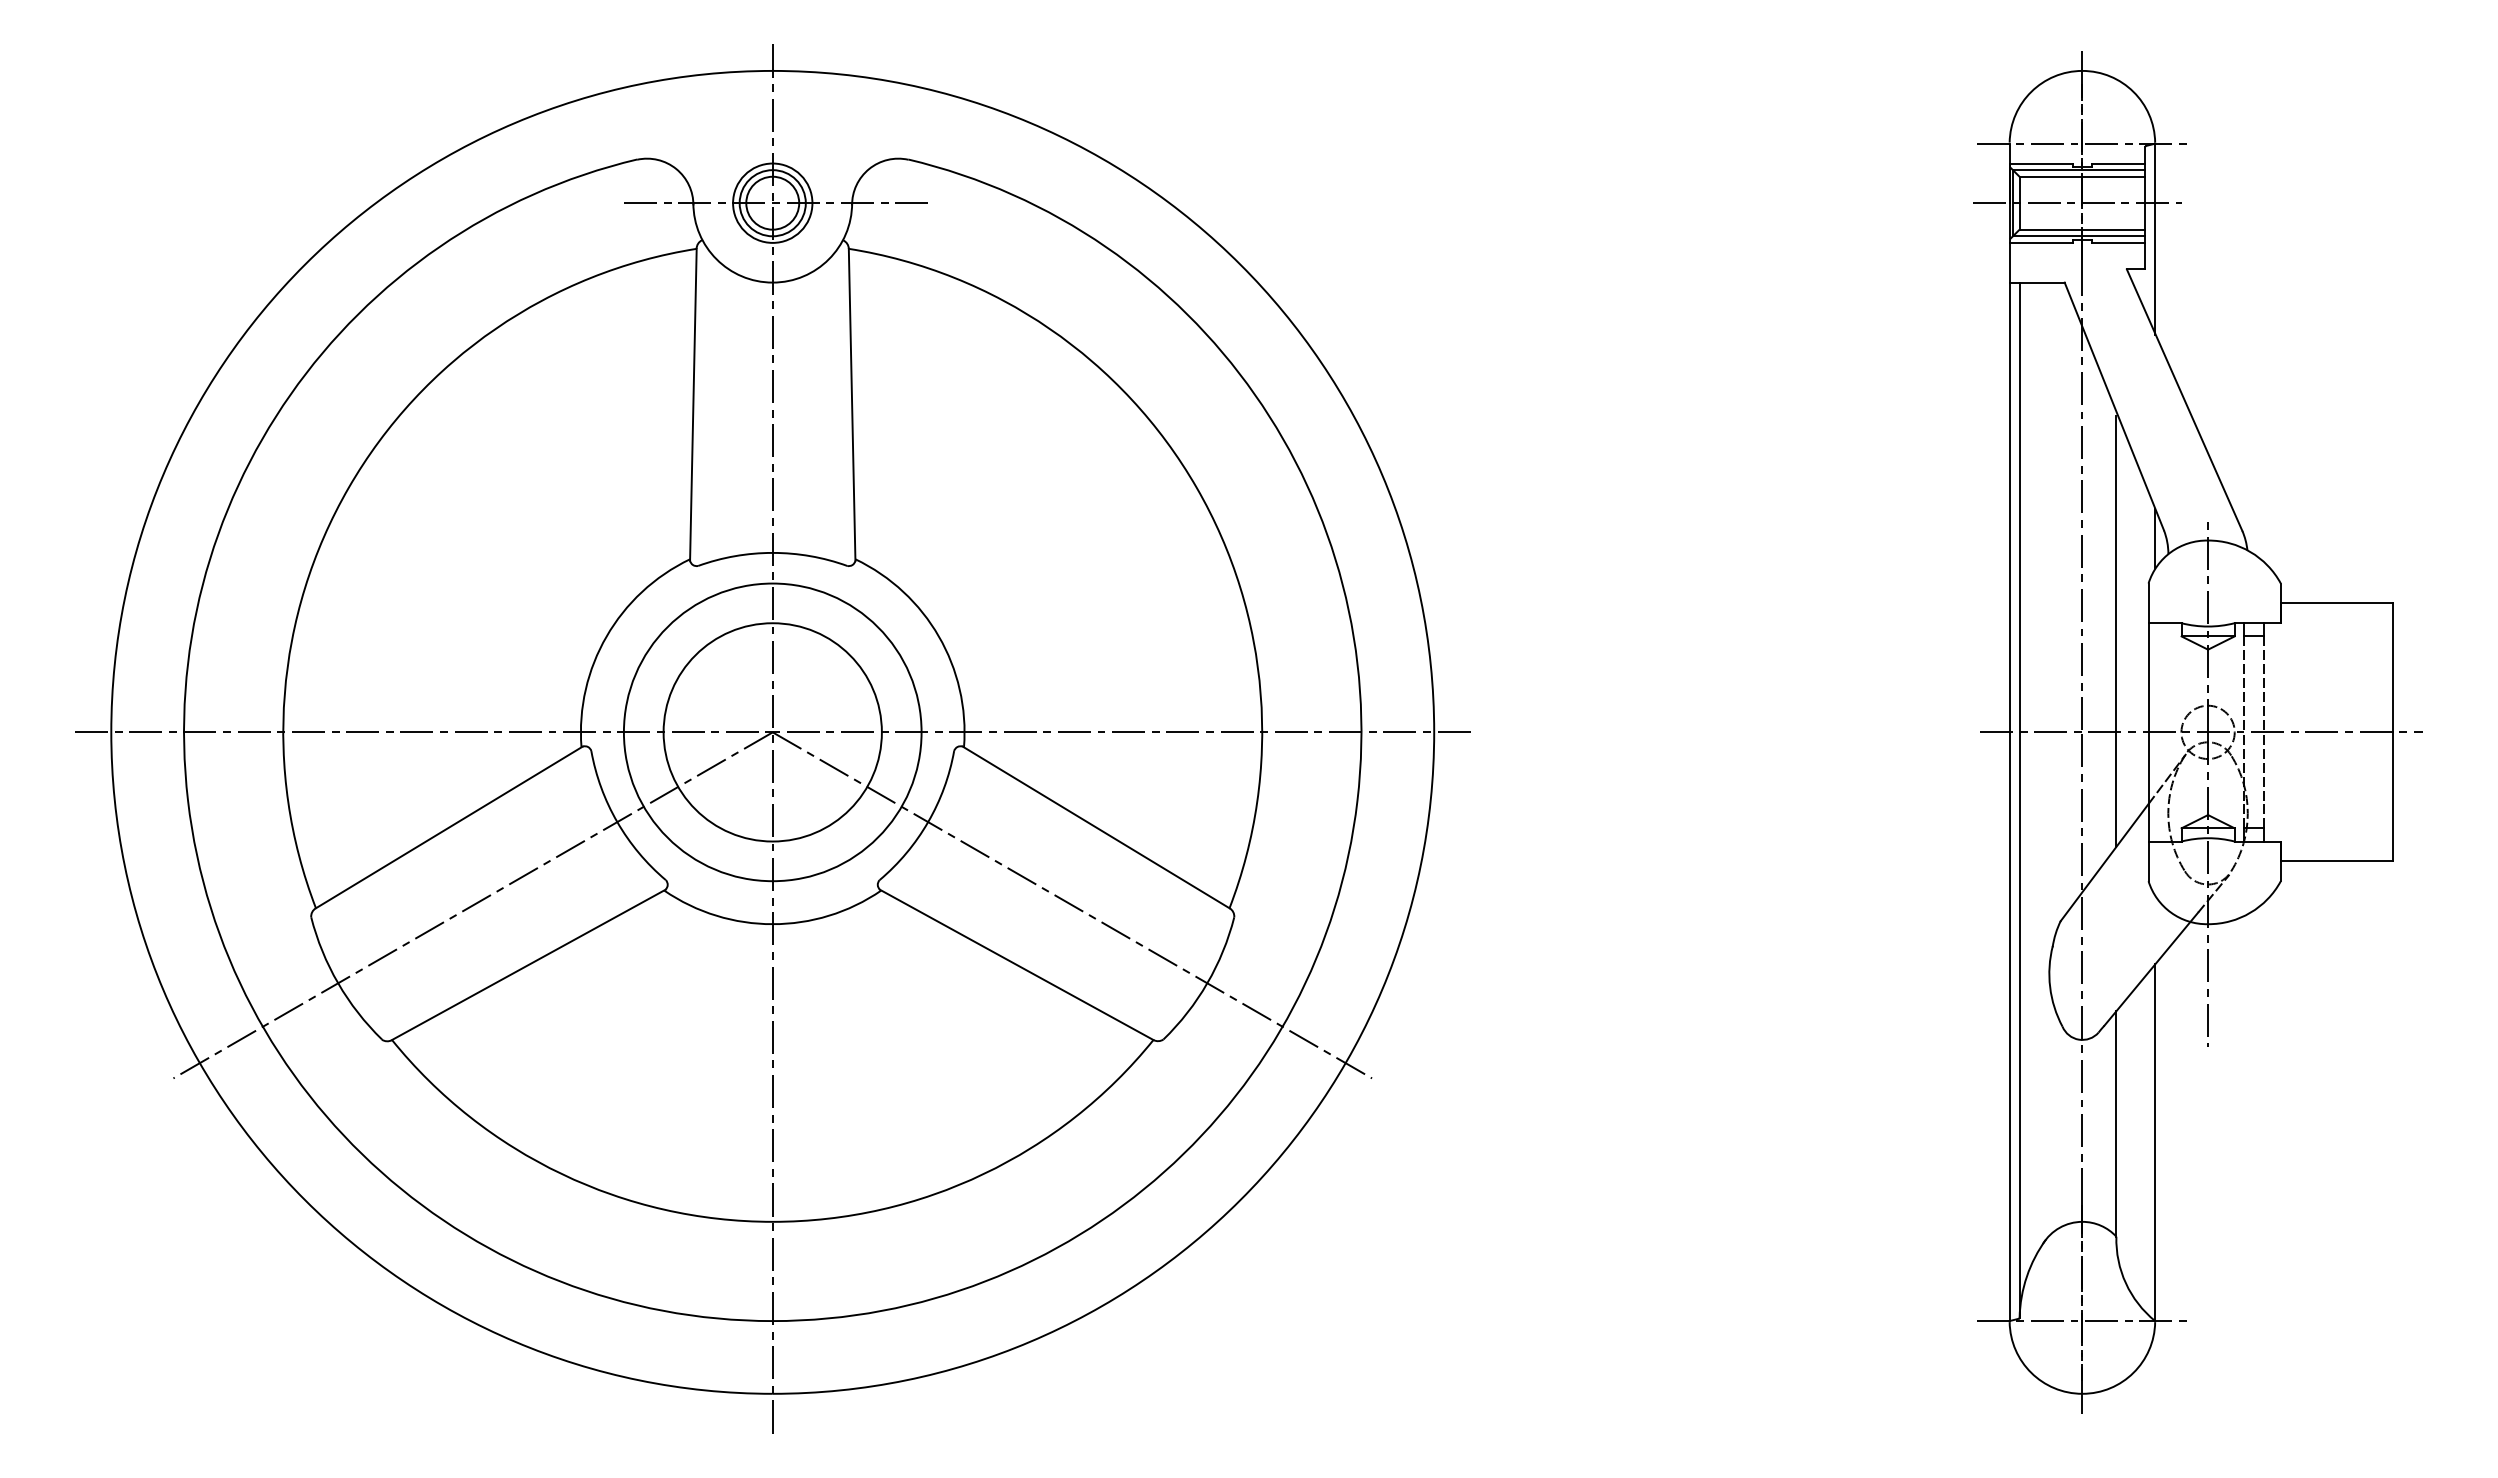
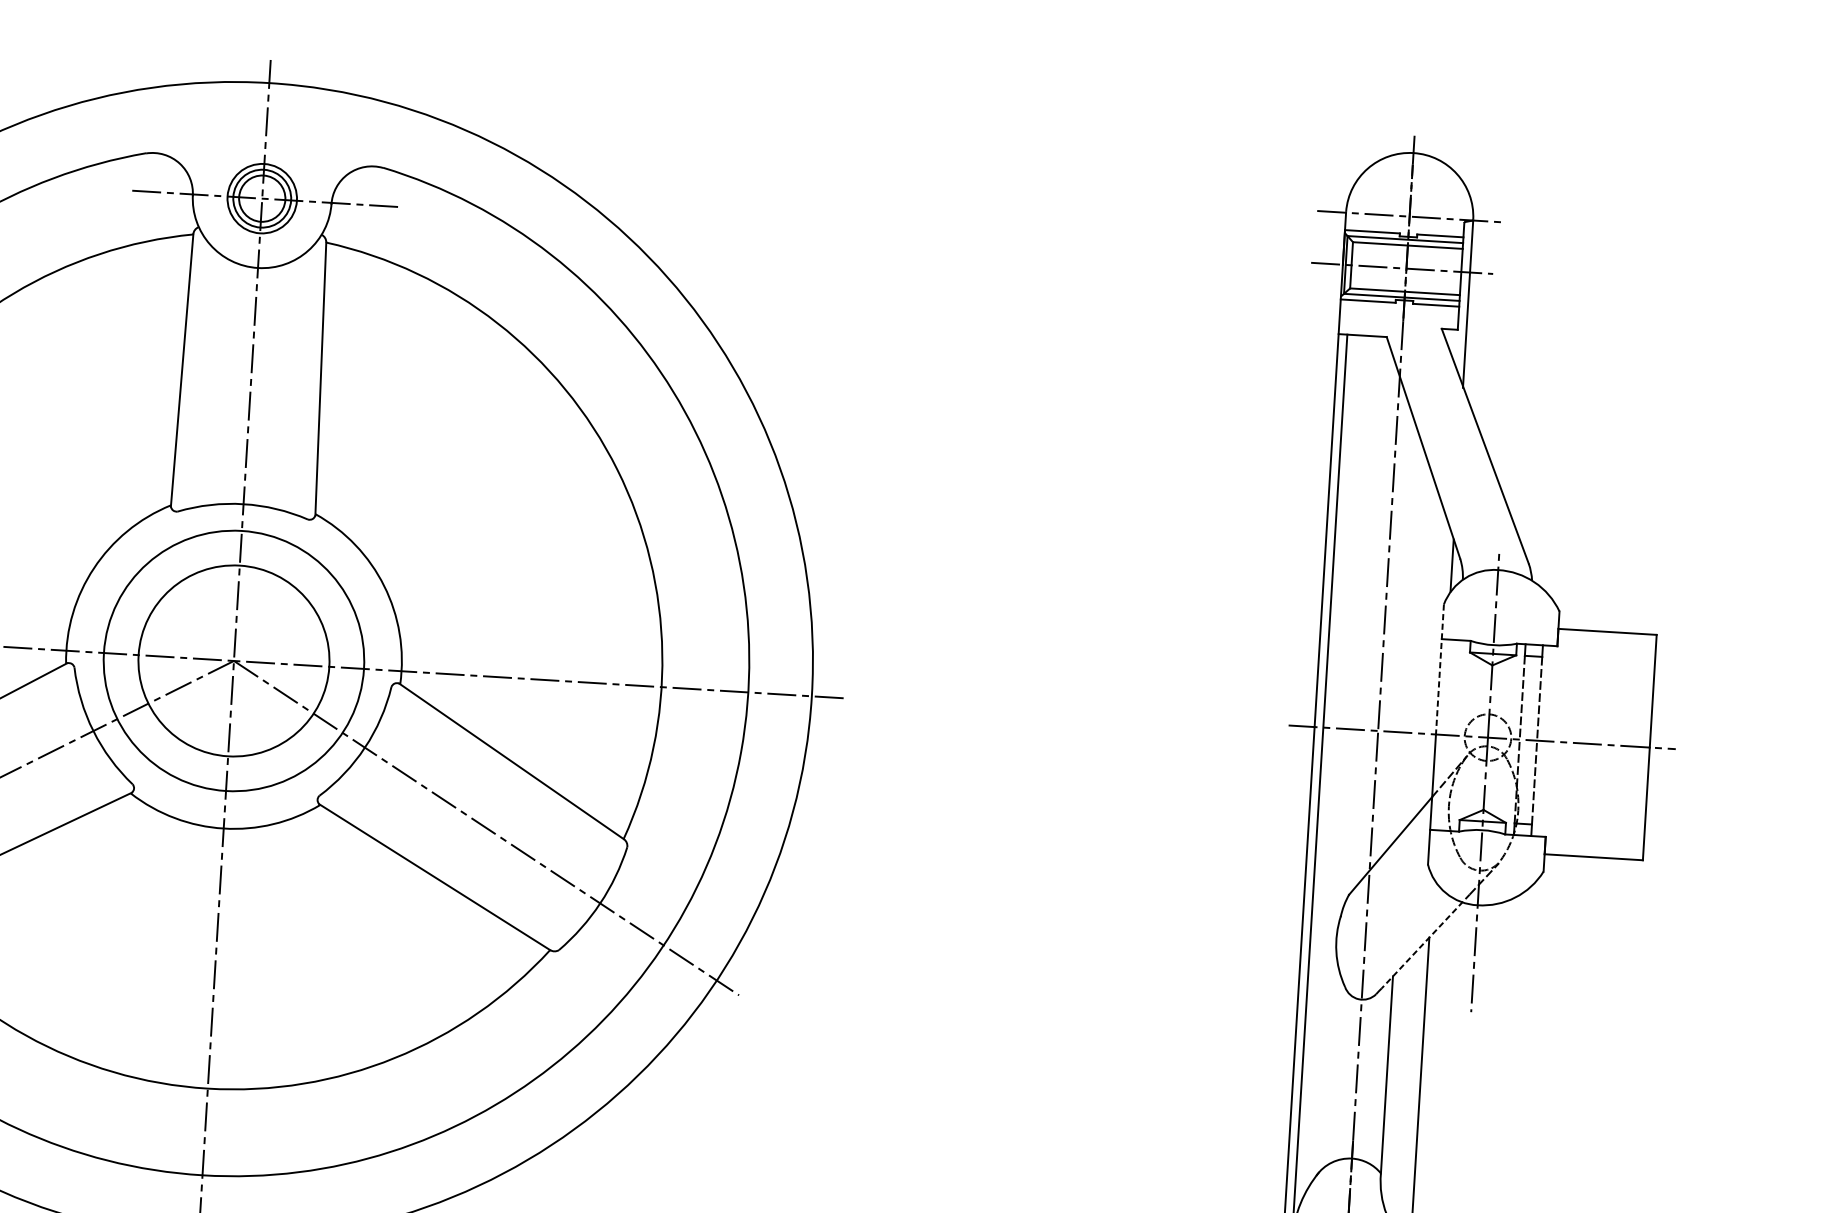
line: (2116, 631) -> (1413, 644), removed
line: (2148, 658) -> (1439, 669), solid -> dashed
line: (2150, 969) -> (1425, 941), solid -> dashed

